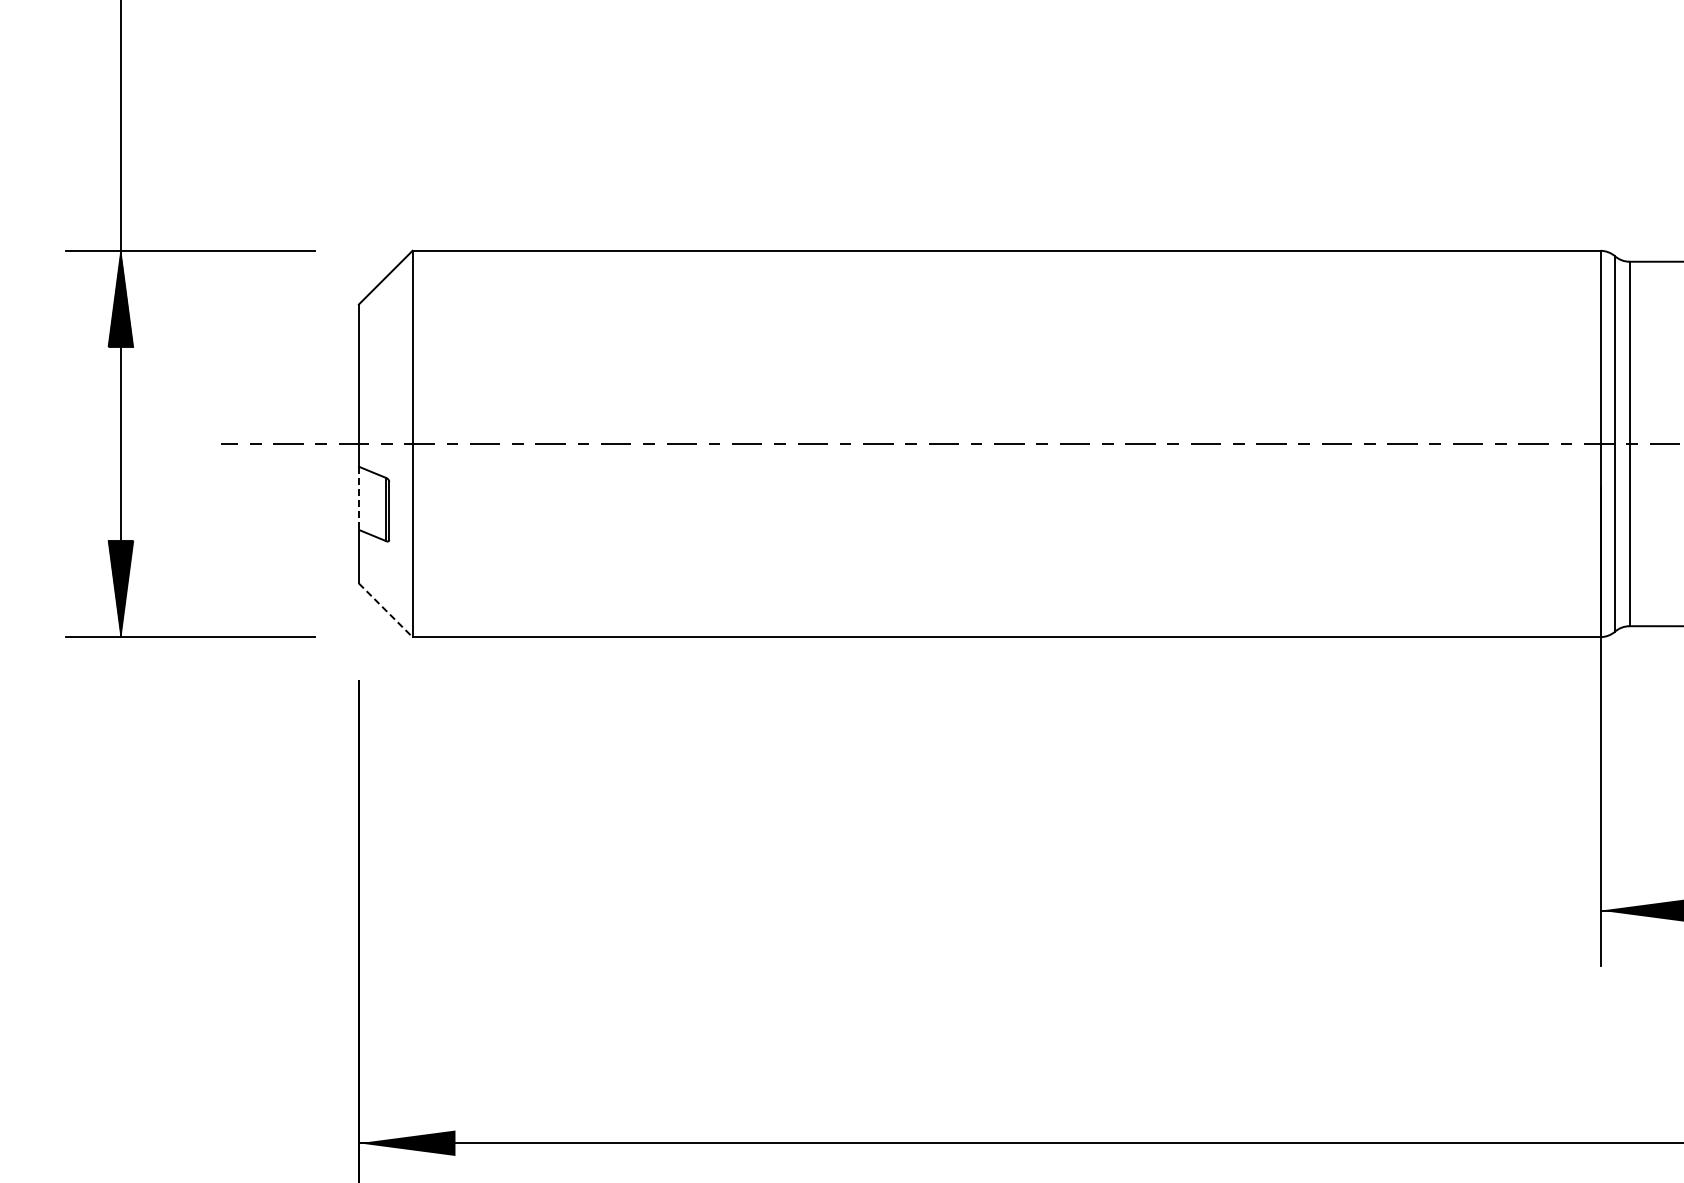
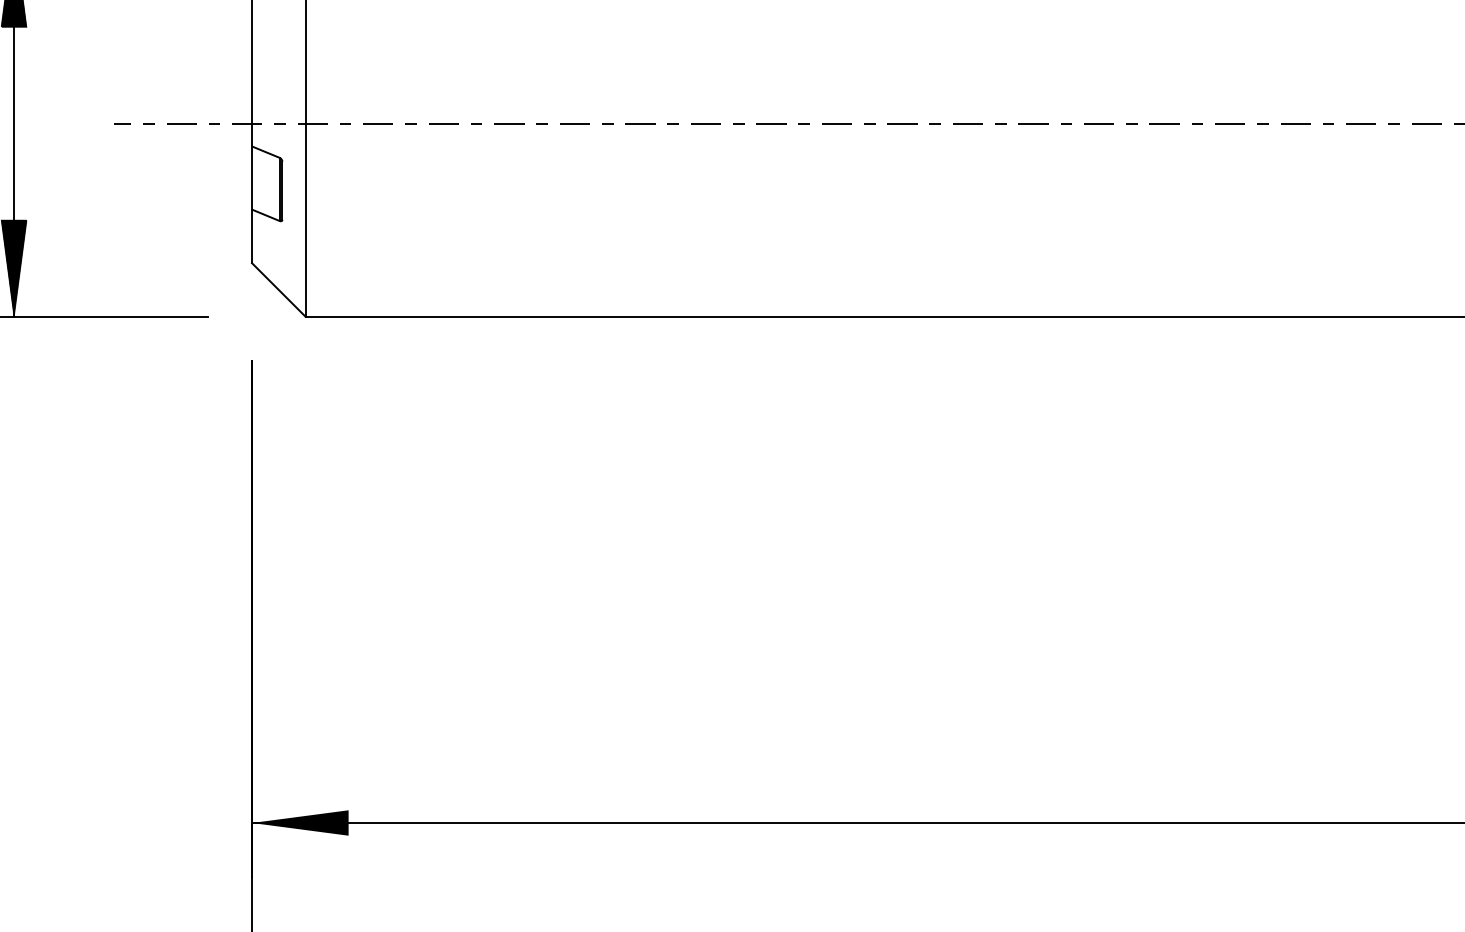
line: (358, 498) -> (251, 178), dashed -> solid
line: (385, 610) -> (278, 290), dashed -> solid

